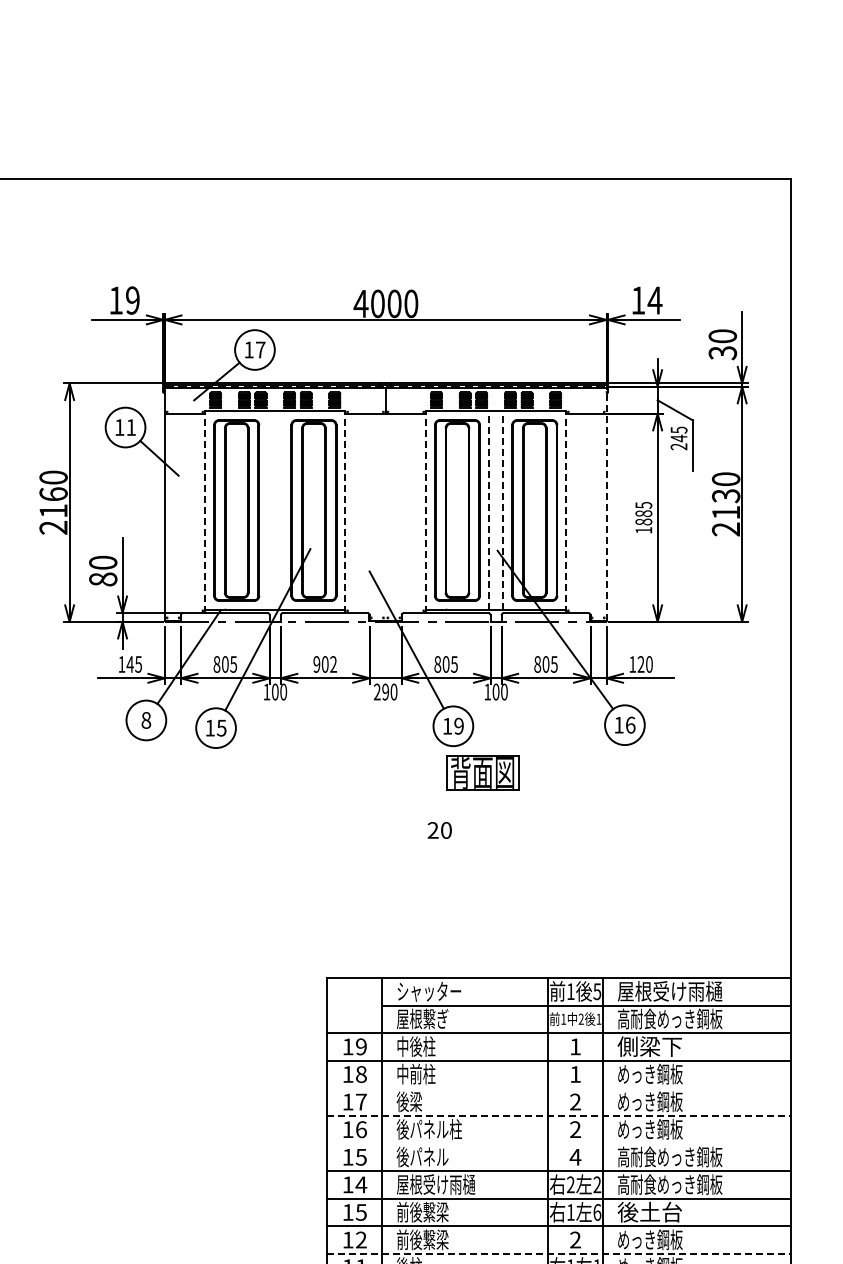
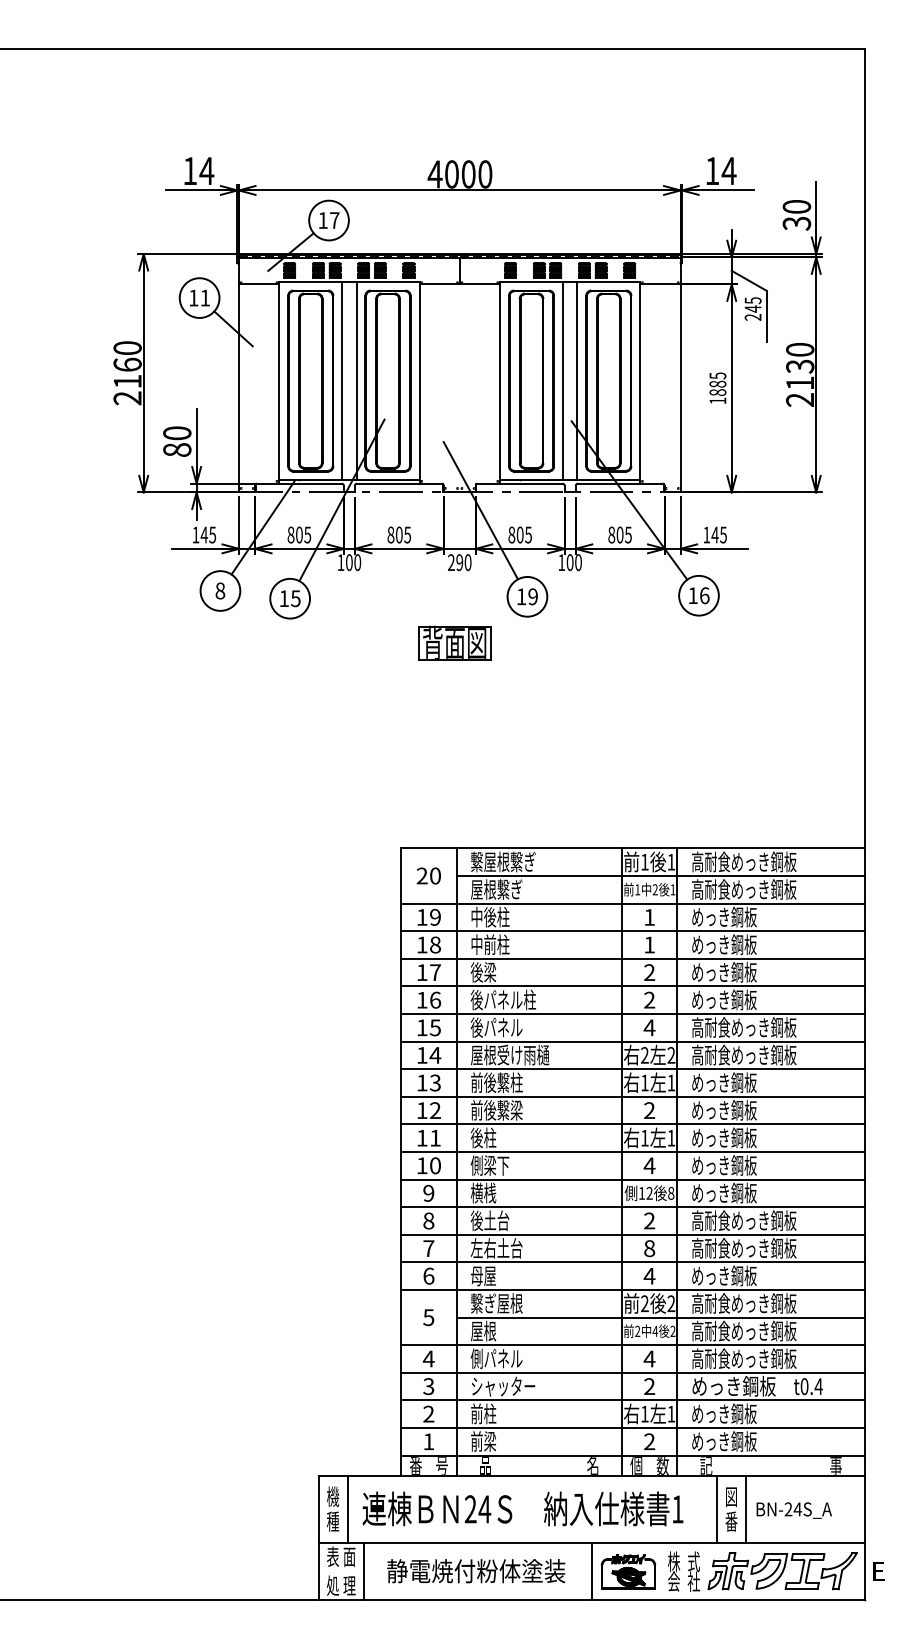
text: (132, 299) -> (206, 170), 19 -> 14
line: (606, 501) -> (680, 372), dashed -> solid
line: (268, 509) -> (342, 380), added
line: (282, 509) -> (356, 380), added
line: (489, 509) -> (563, 380), dashed -> solid
line: (503, 509) -> (577, 380), dashed -> solid
line: (205, 511) -> (279, 382), dashed -> solid
line: (345, 511) -> (419, 382), dashed -> solid
line: (426, 511) -> (500, 382), dashed -> solid
line: (566, 511) -> (640, 382), dashed -> solid
text: (325, 663) -> (399, 534), 902 -> 805
text: (644, 663) -> (718, 534), 120 -> 145
part: (482, 771) -> (454, 642), moved
text: (439, 829) -> (428, 875), moved
text: (429, 990) -> (503, 861), シャッター -> 繋屋根繋ぎ
text: (670, 990) -> (744, 861), 屋根受け雨樋 -> 高耐食めっき鋼板
text: (597, 991) -> (671, 862), 5 -> 1
text: (649, 1045) -> (723, 916), 側梁下 -> めっき鋼板
line: (558, 1087) -> (632, 958), added
line: (559, 1115) -> (633, 986), dashed -> solid
line: (558, 1143) -> (632, 1014), added
text: (361, 1211) -> (435, 1082), 15 -> 13
text: (442, 1211) -> (516, 1082), 前後繋梁 -> 前後繋柱
text: (597, 1211) -> (671, 1082), 6 -> 1
text: (649, 1211) -> (723, 1082), 後土台 -> めっき鋼板
line: (559, 1253) -> (633, 1124), dashed -> solid

